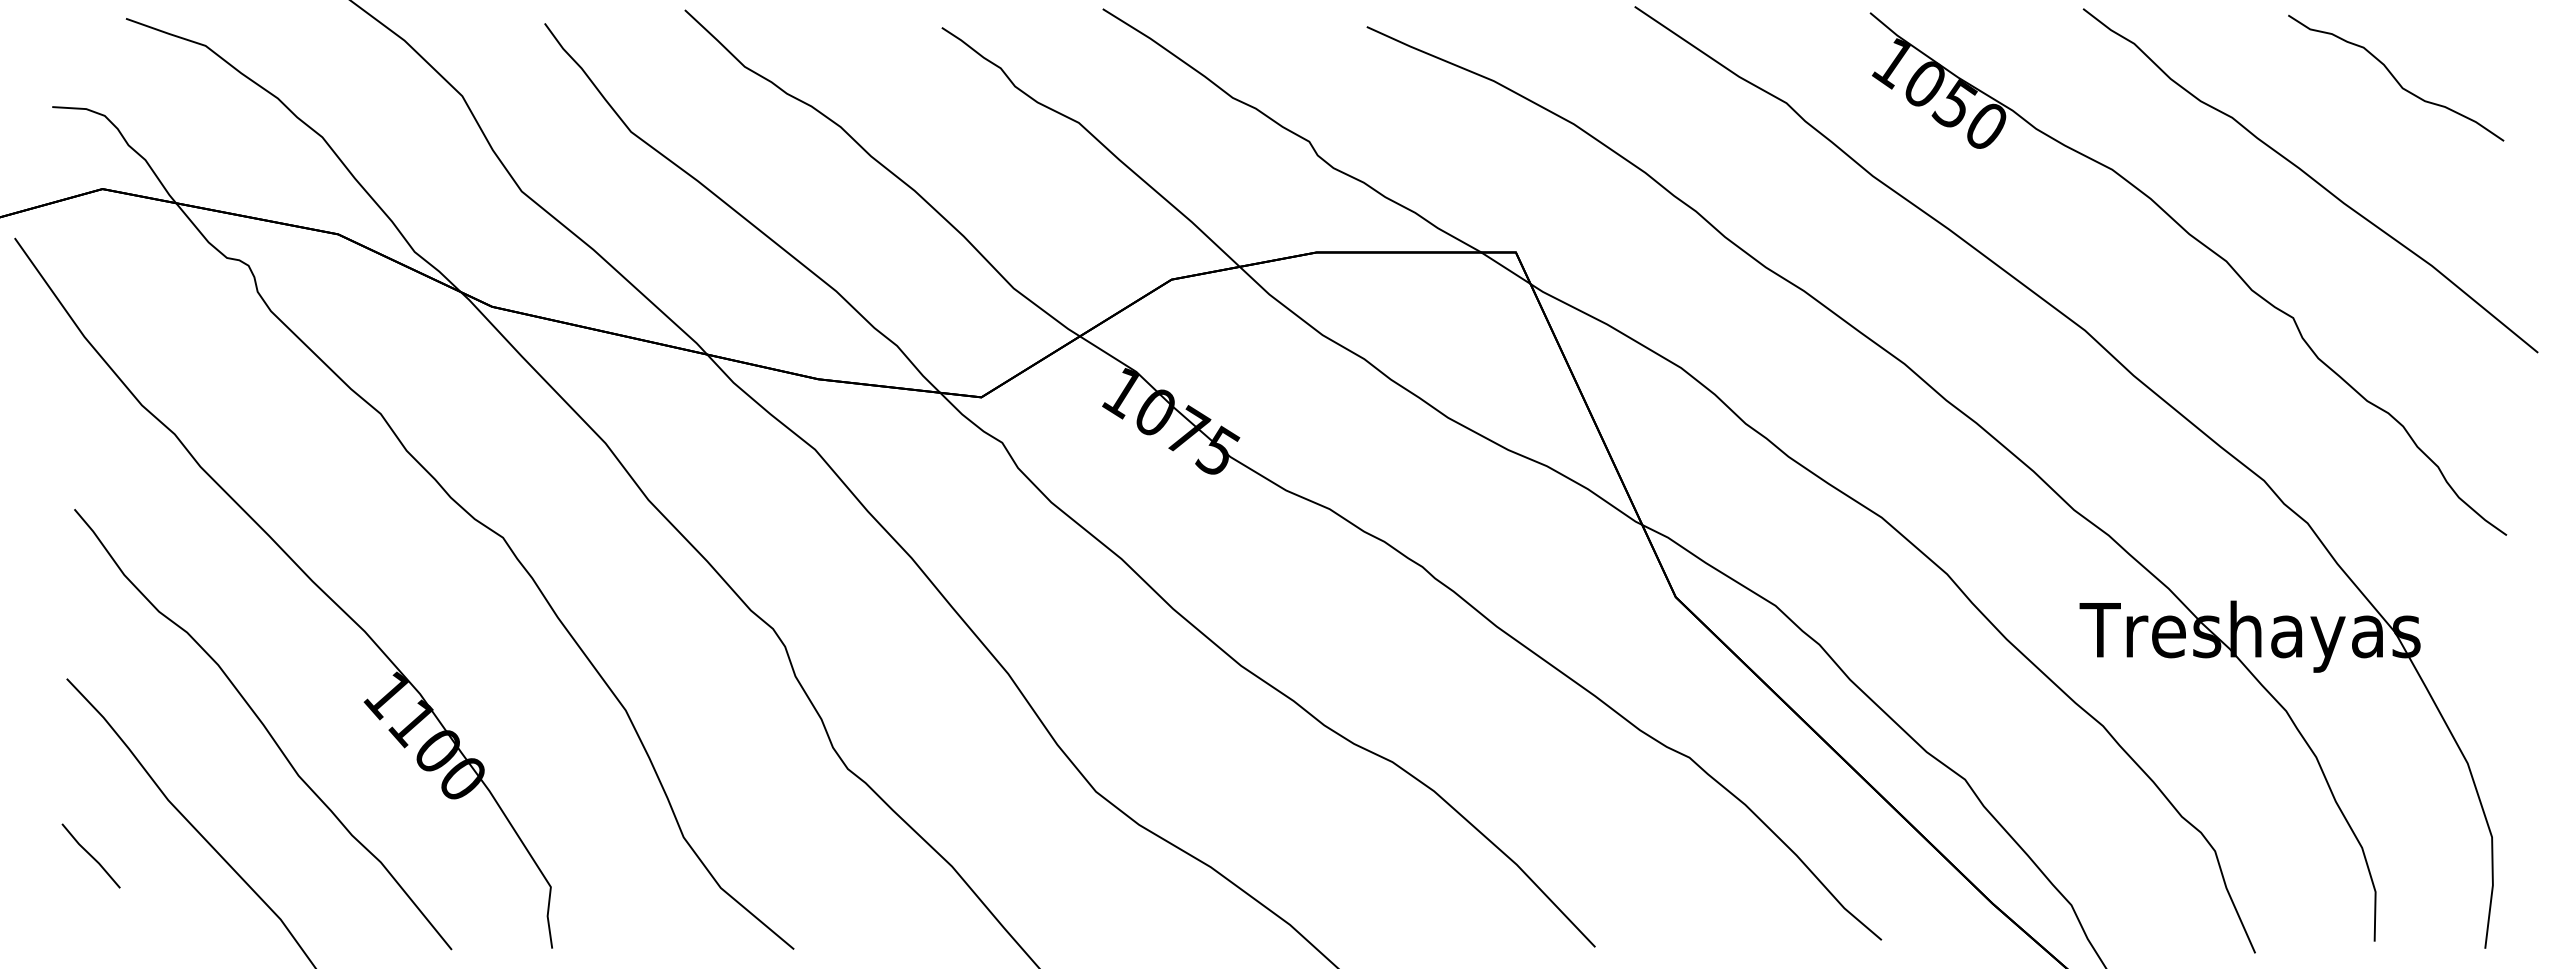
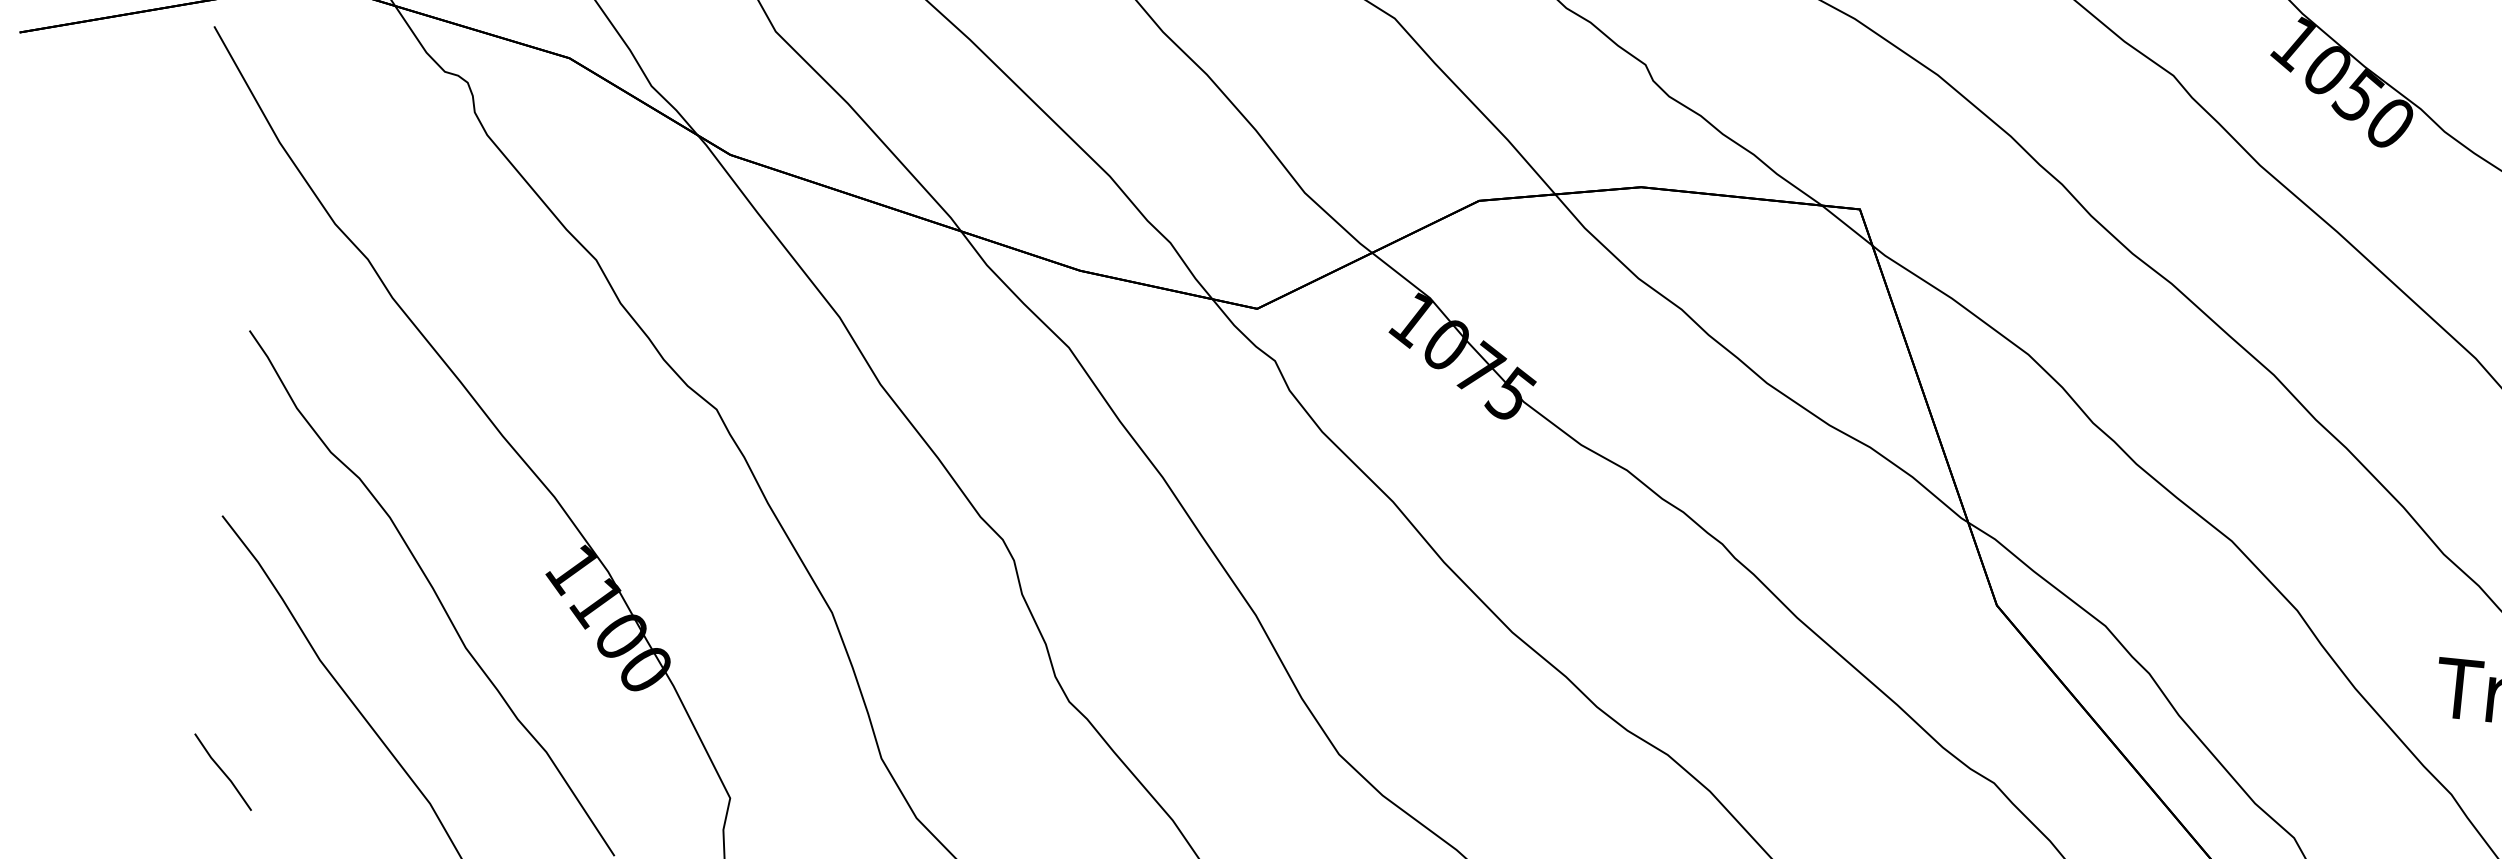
line: (90, 855) -> (222, 771), moved

